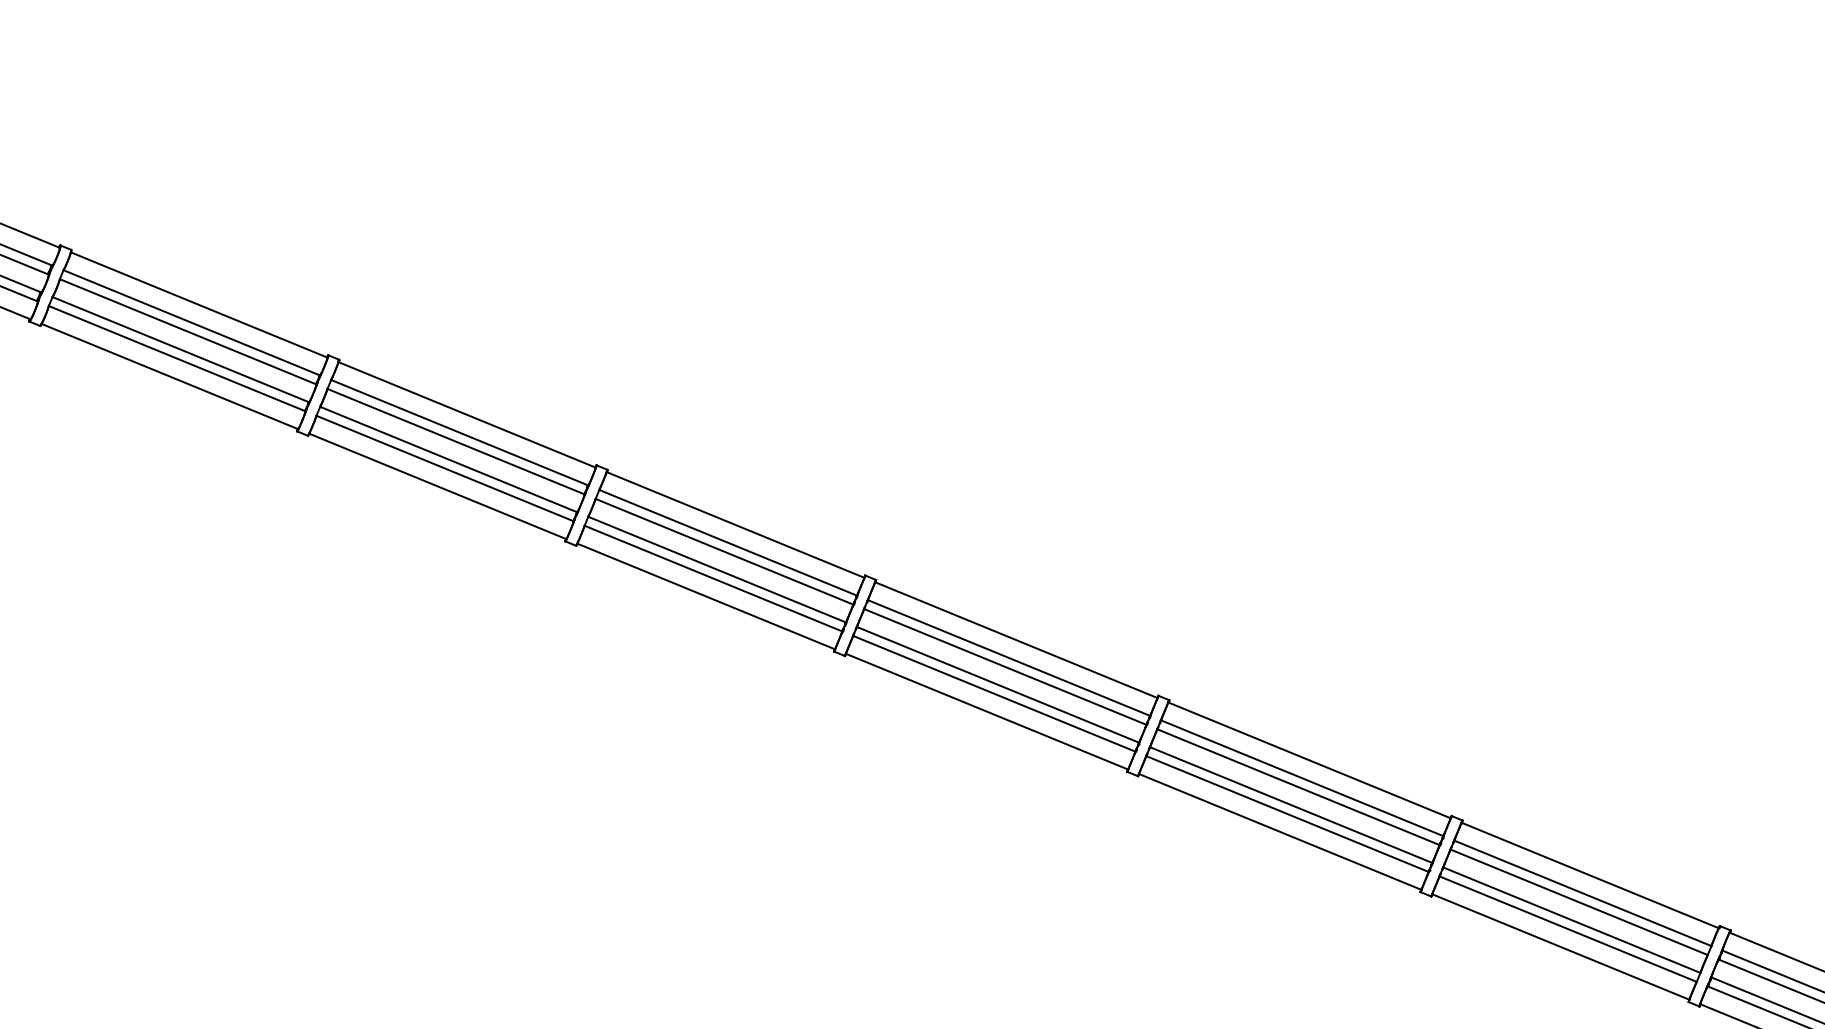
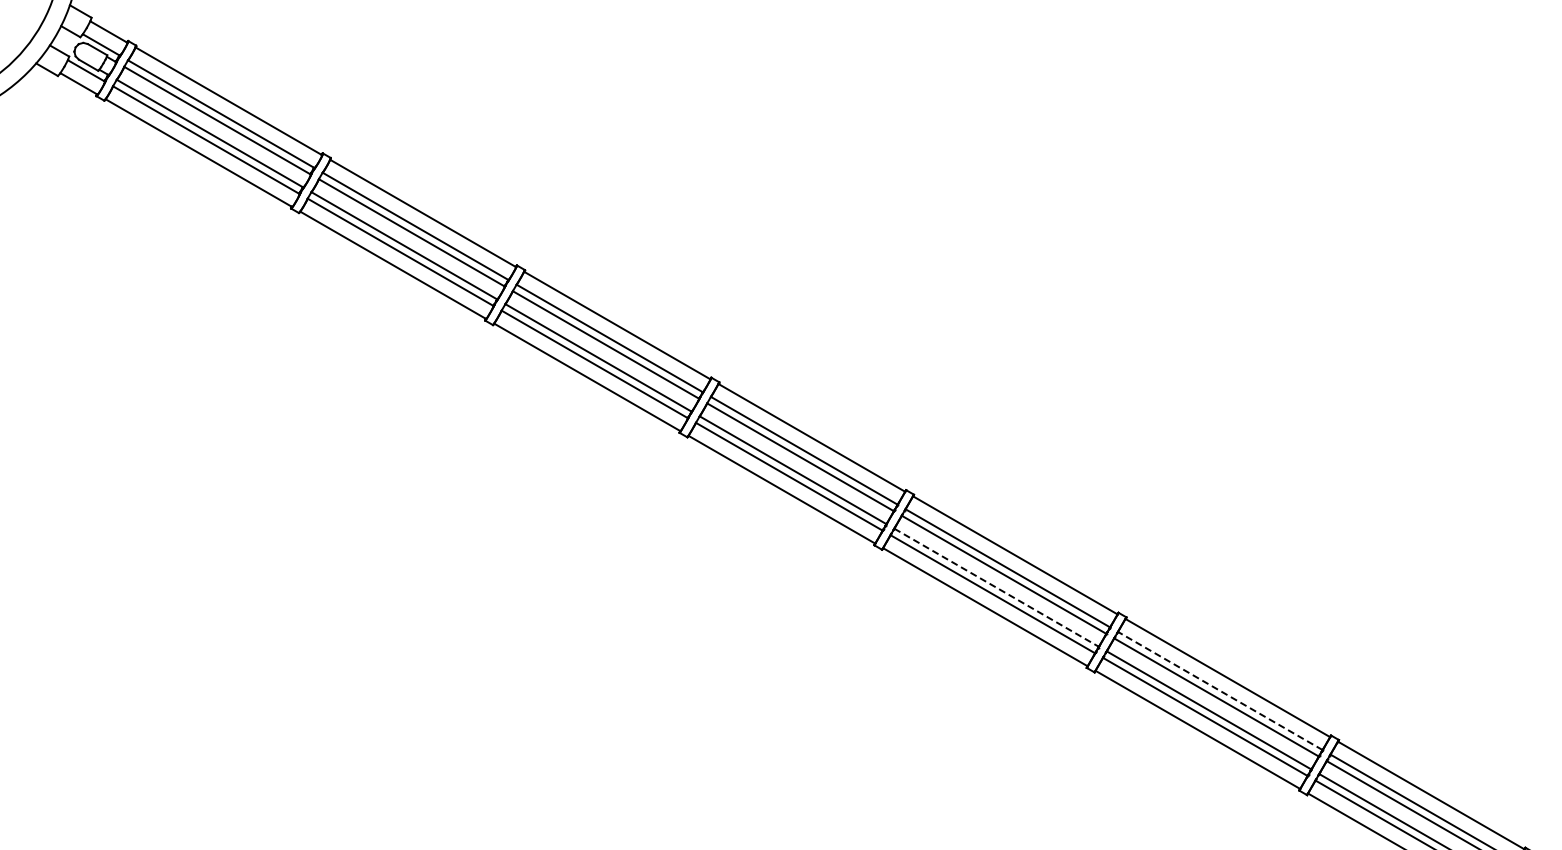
line: (999, 685) -> (997, 588), solid -> dashed
line: (1301, 777) -> (1219, 690), solid -> dashed

